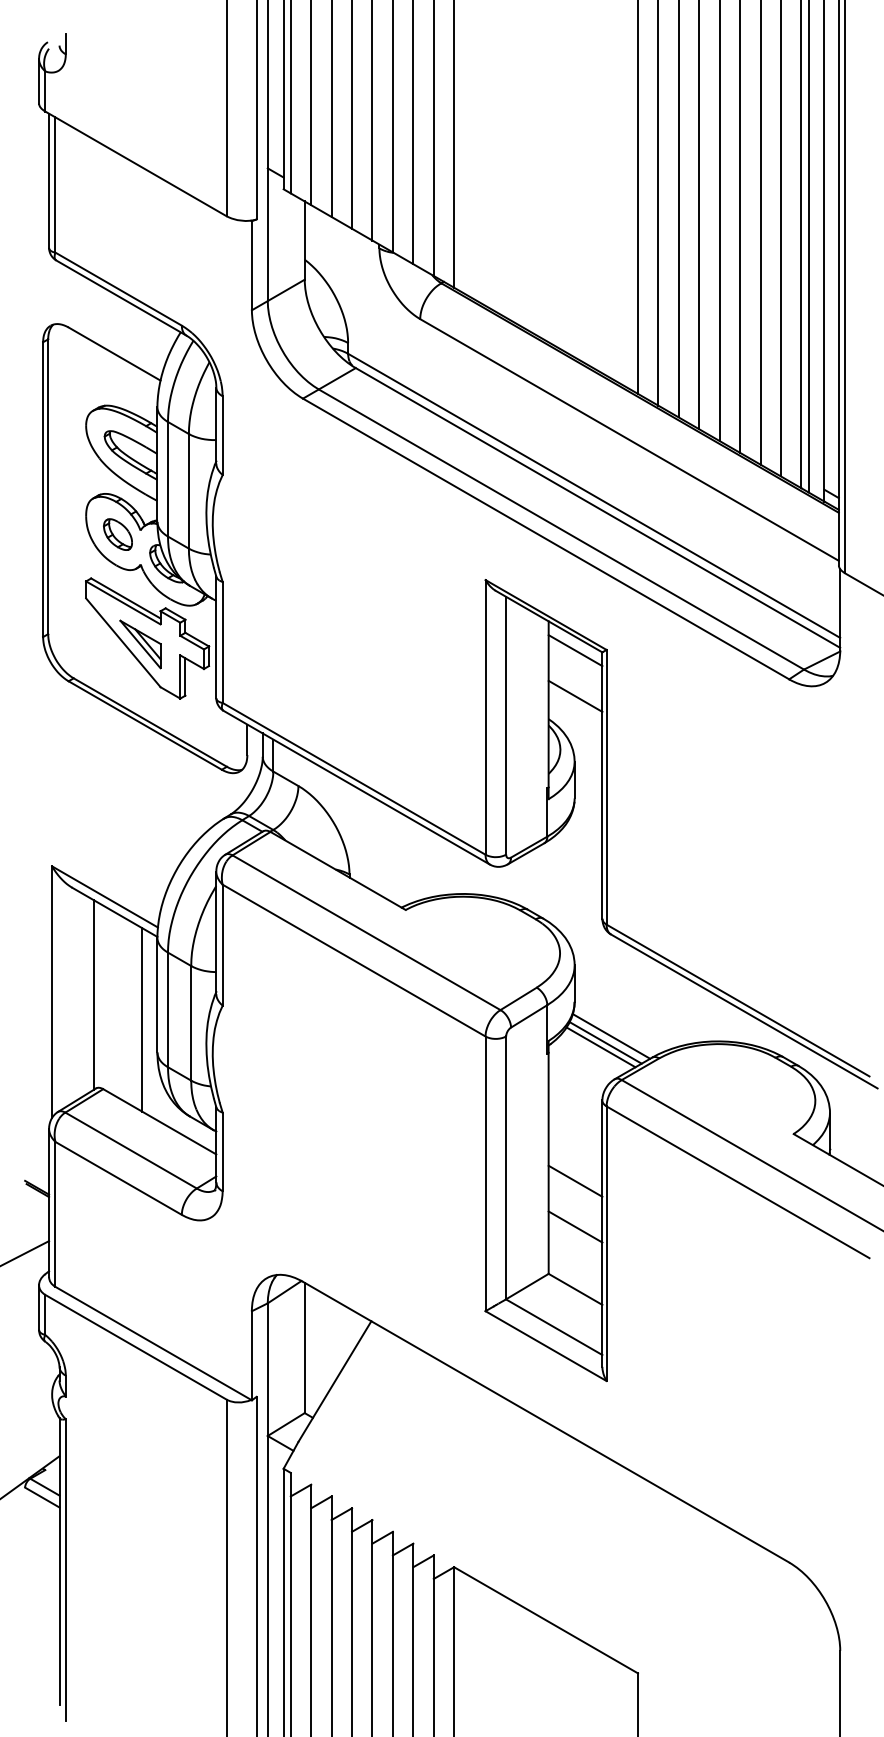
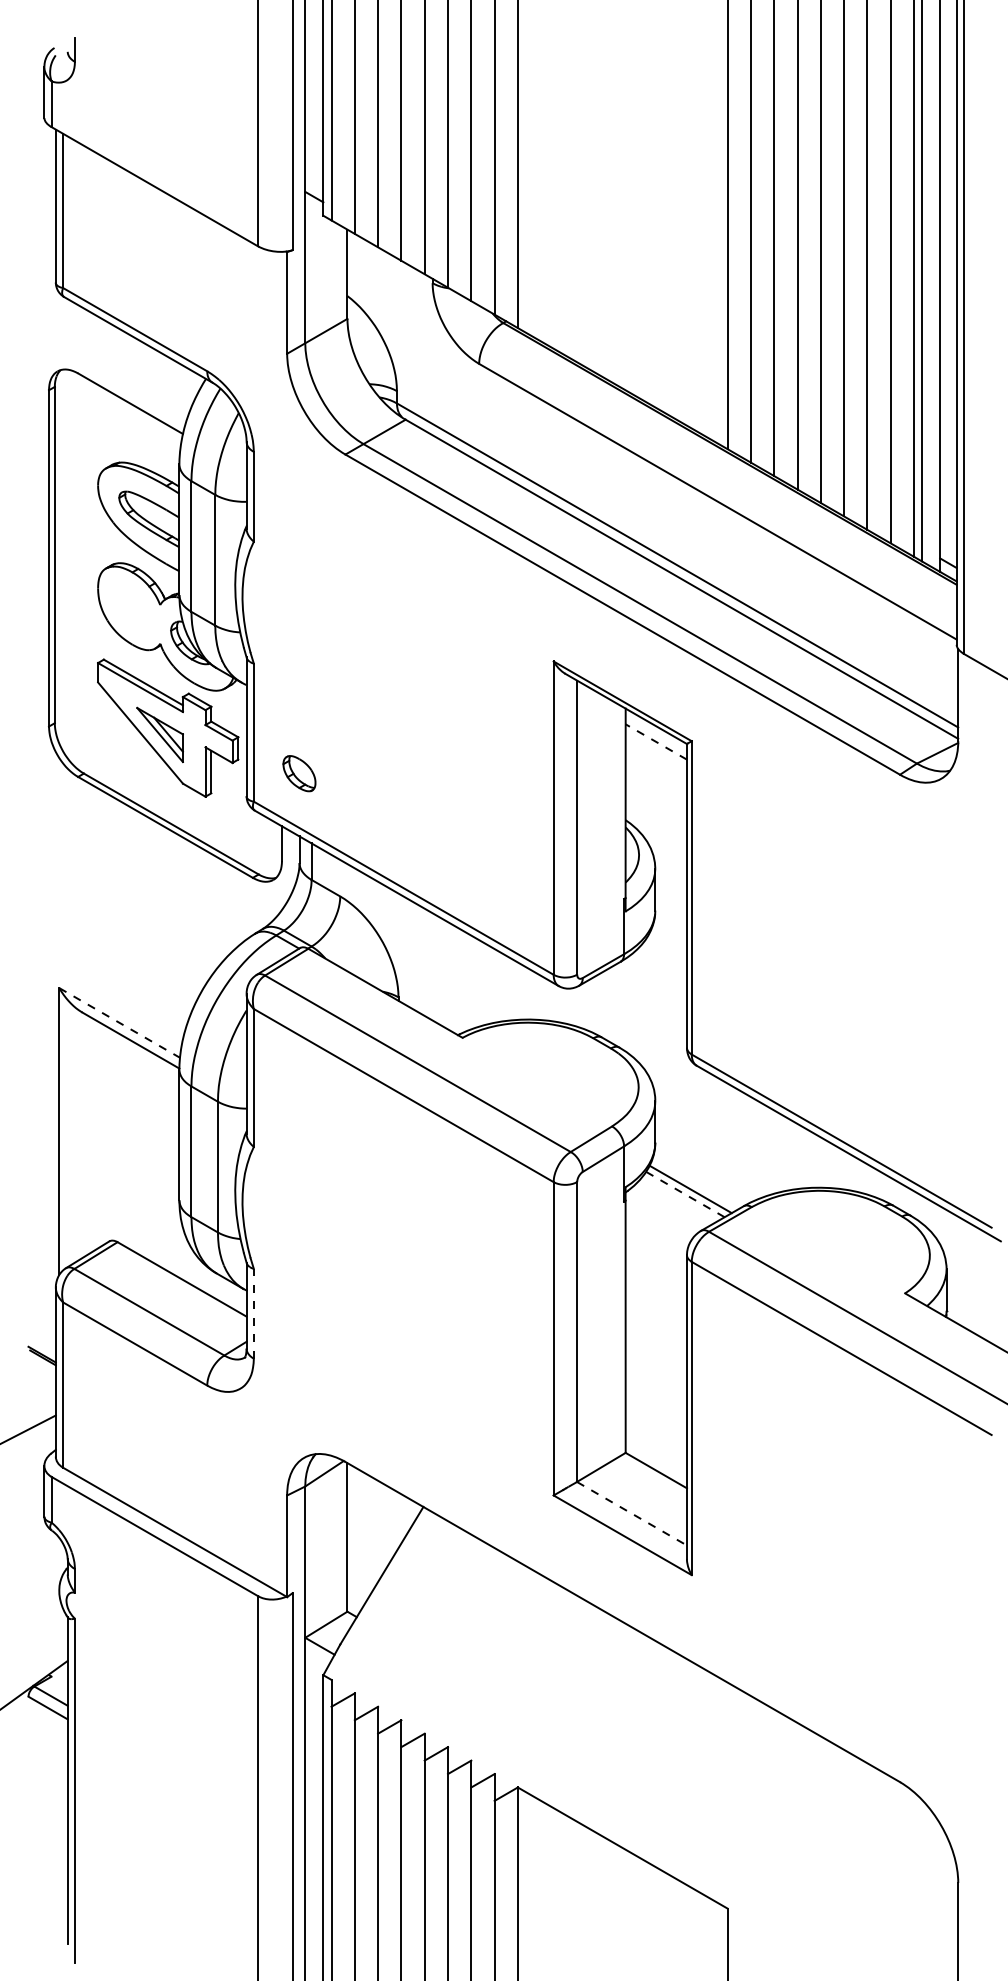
part: (118, 534) -> (299, 773), moved
line: (574, 650) -> (655, 741), solid -> dashed
line: (574, 695) -> (655, 793), removed
line: (104, 896) -> (119, 1022), solid -> dashed
line: (93, 994) -> (106, 1134), removed
line: (142, 1019) -> (162, 1162), removed
line: (611, 1035) -> (697, 1181), removed
line: (600, 1047) -> (684, 1194), solid -> dashed
line: (222, 1151) -> (253, 1313), solid -> dashed
line: (574, 1181) -> (655, 1347), removed
line: (574, 1227) -> (655, 1399), removed
line: (554, 1327) -> (632, 1513), solid -> dashed

